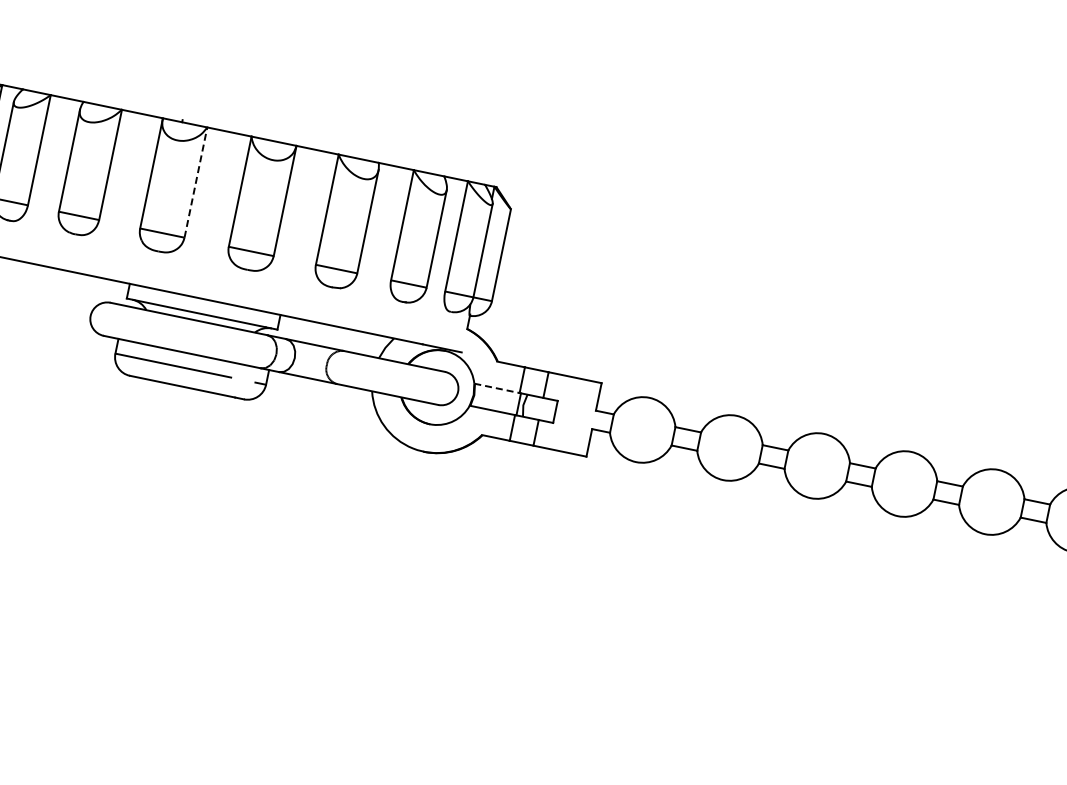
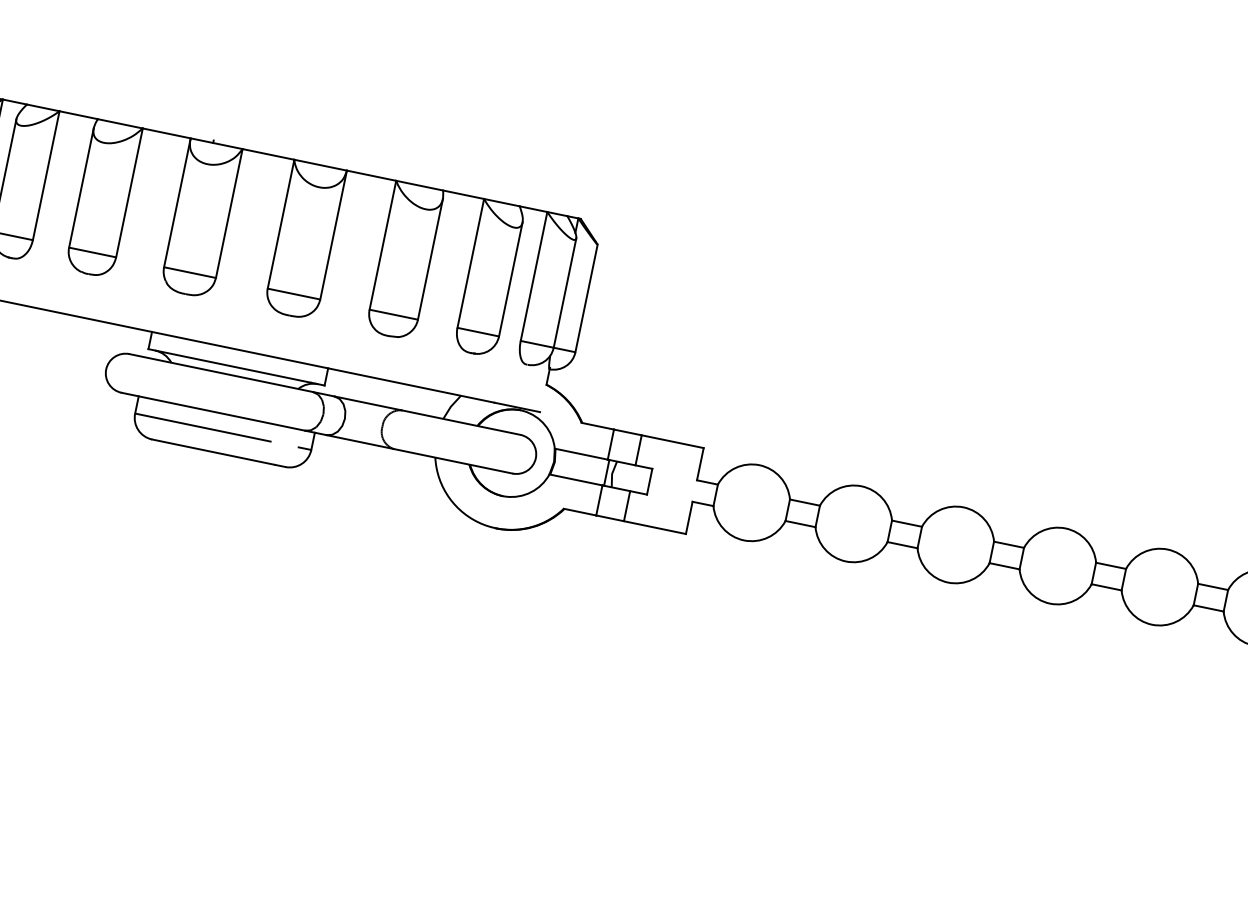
line: (196, 182) -> (229, 213), dashed -> solid
line: (497, 388) -> (581, 454), dashed -> solid

